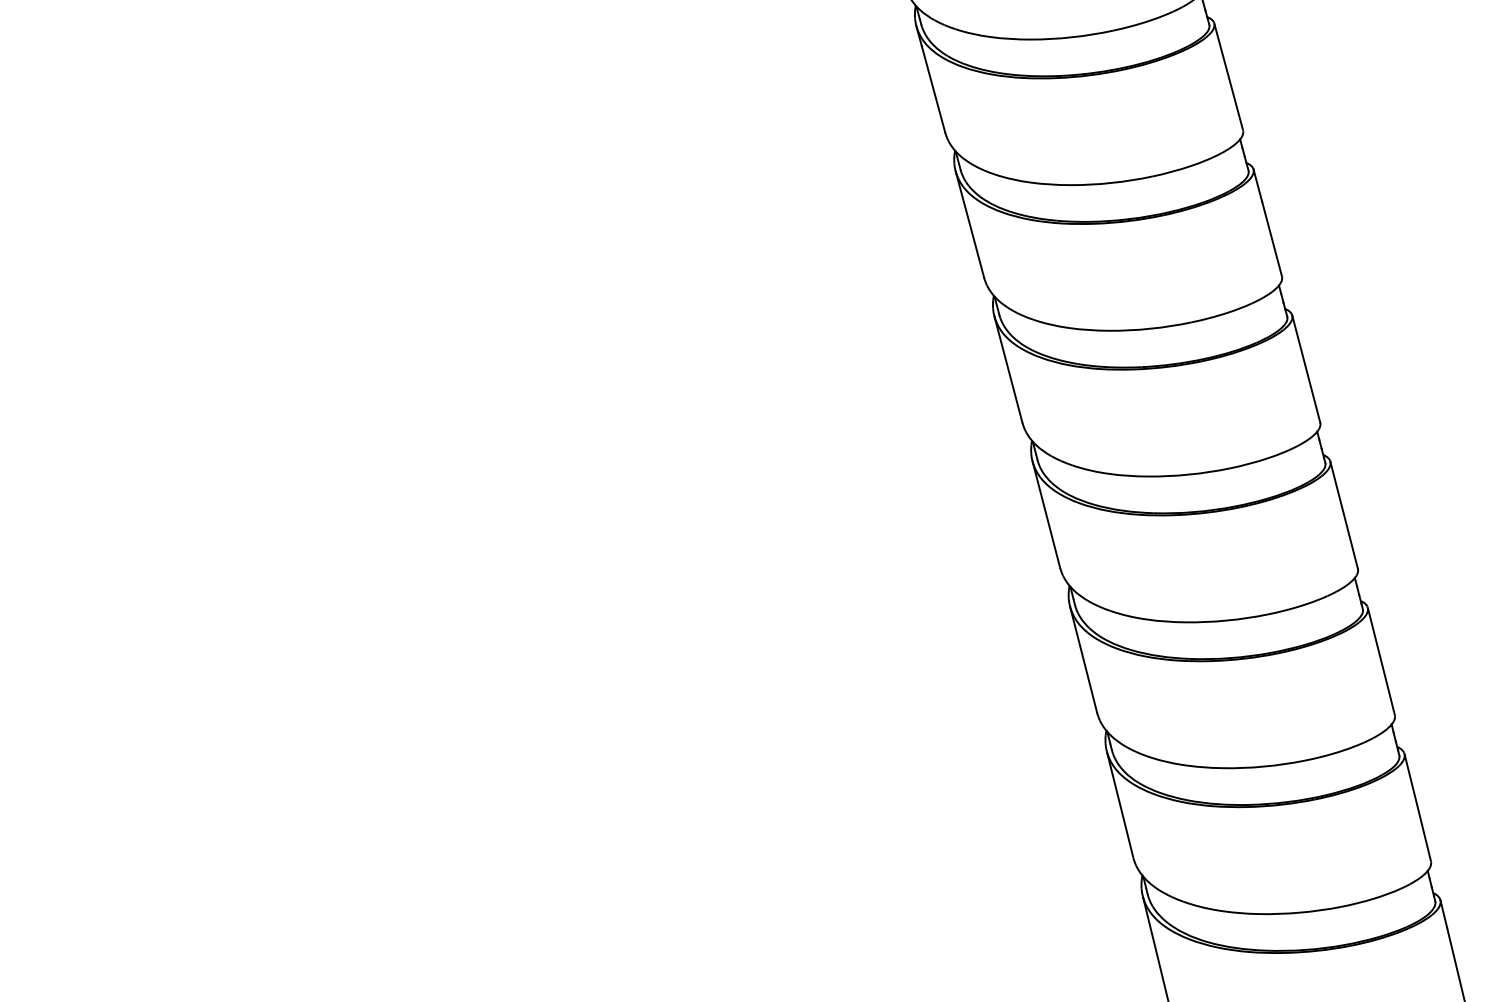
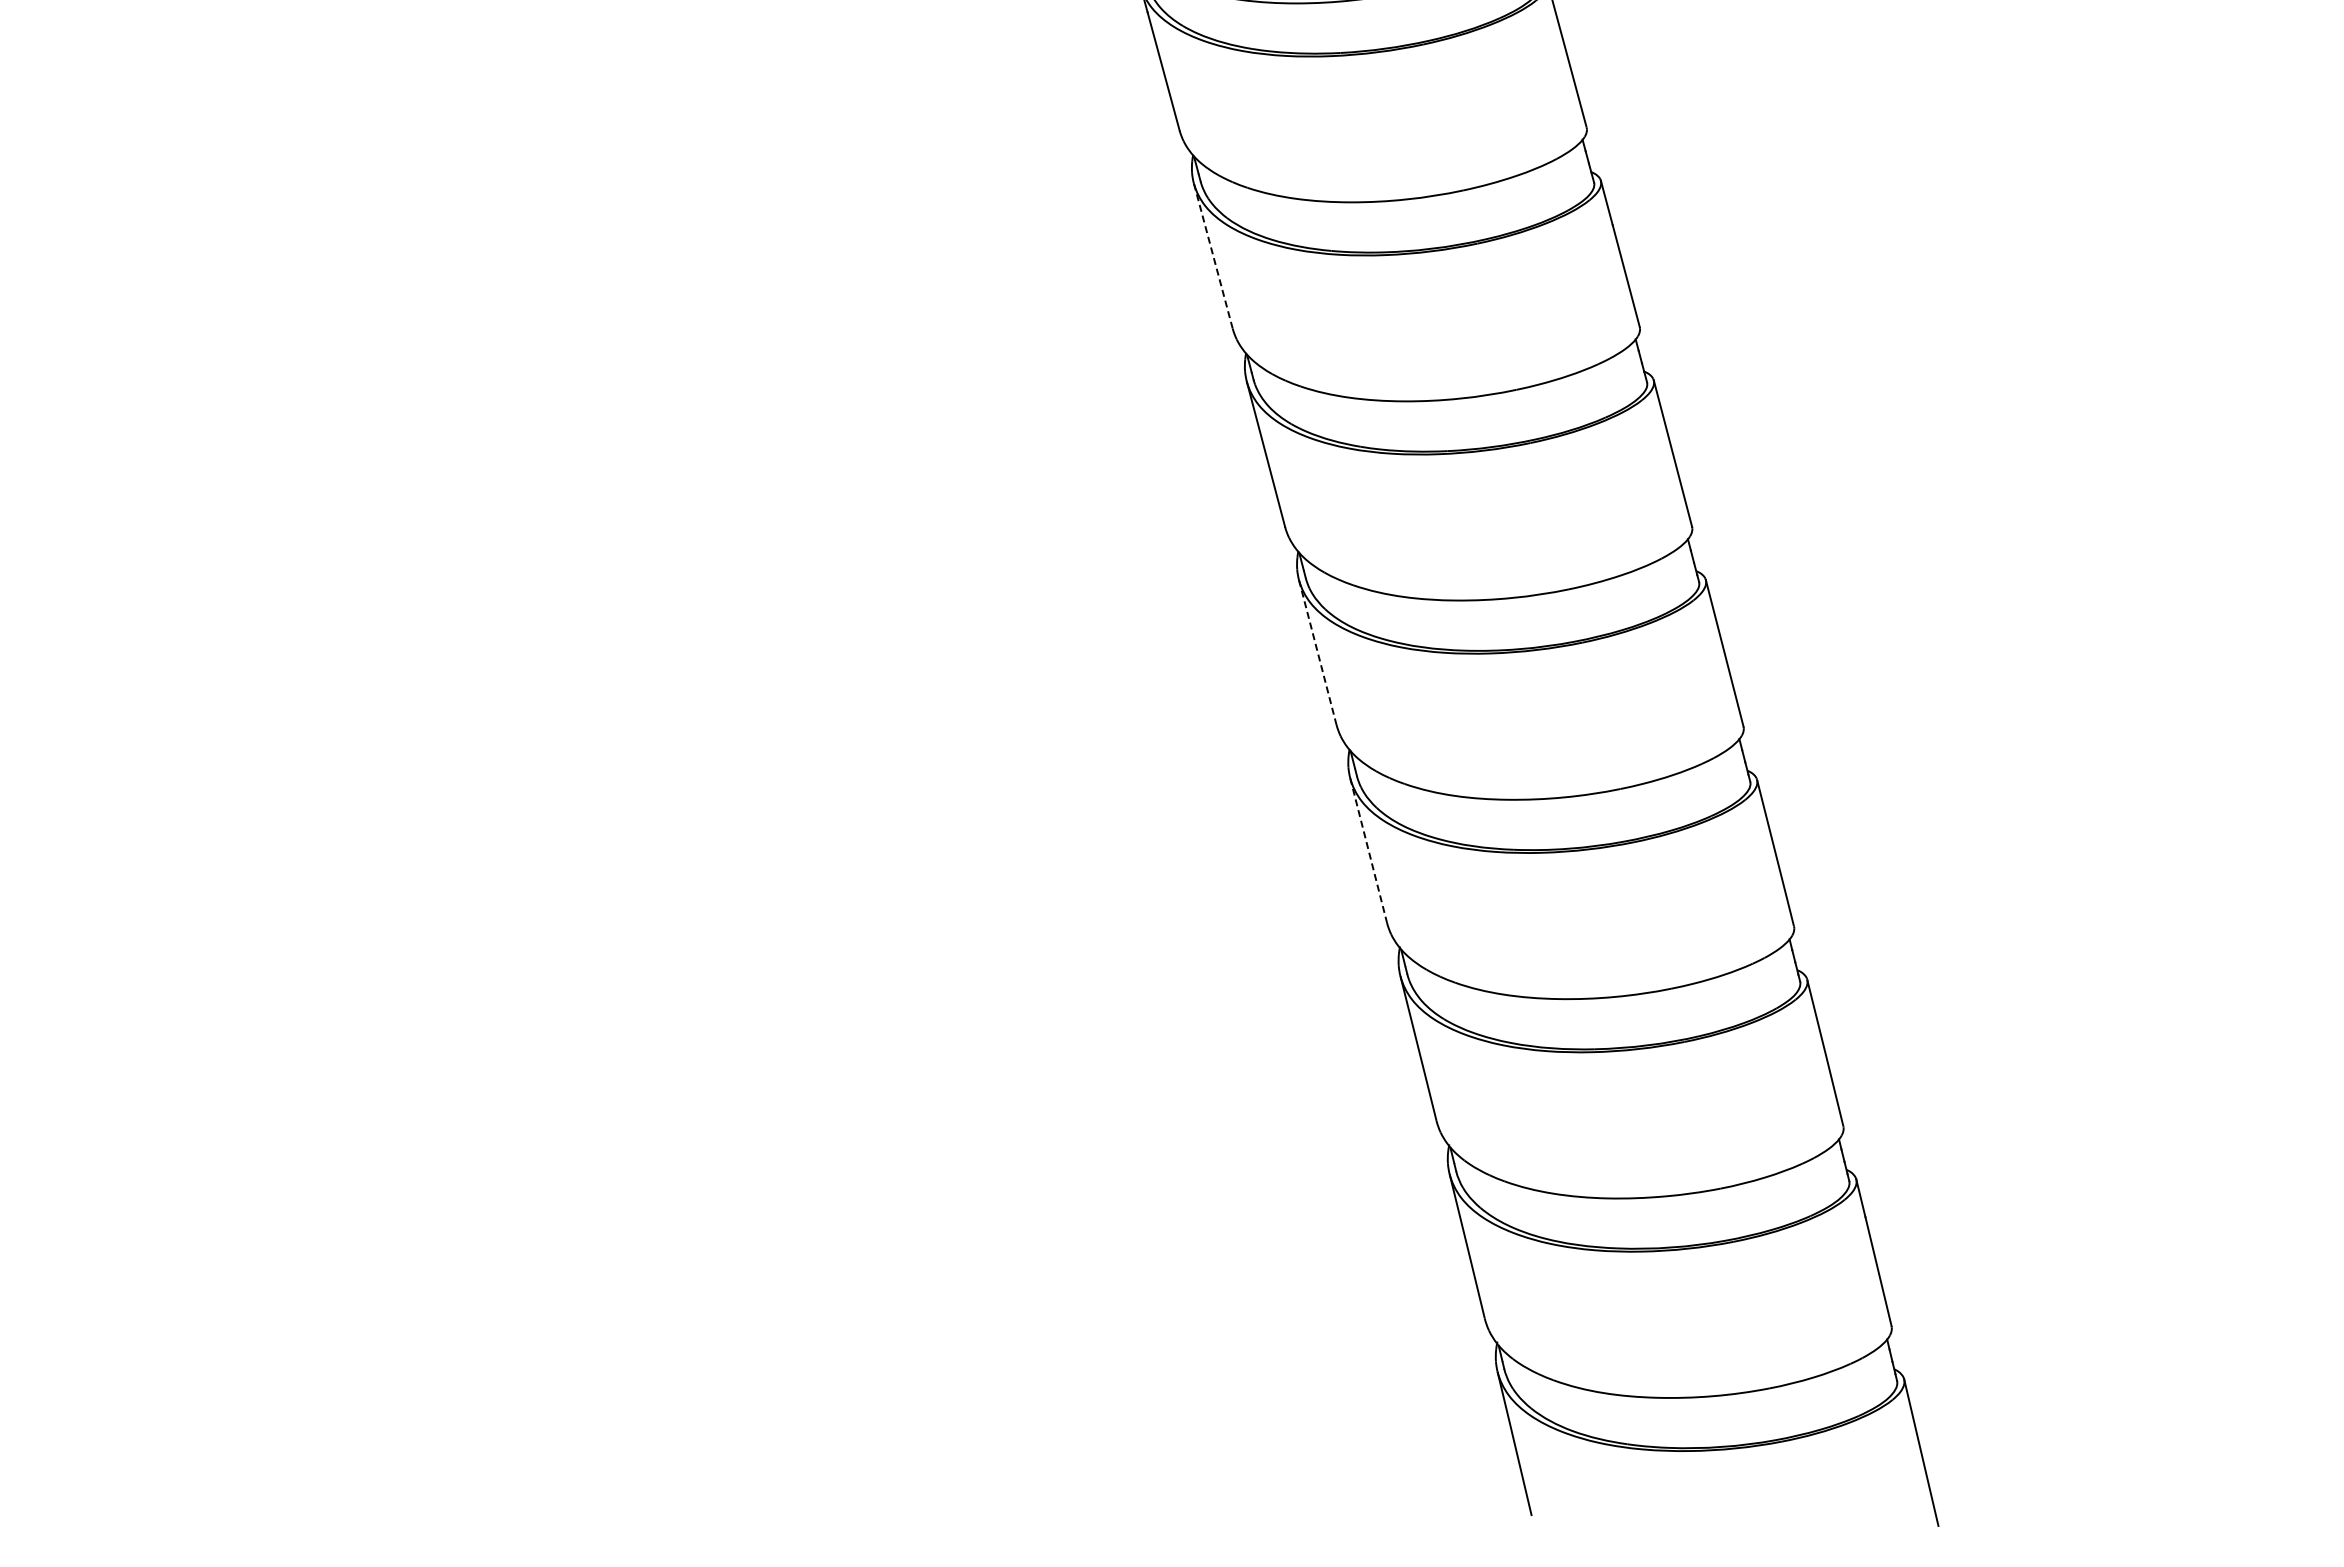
line: (970, 224) -> (1213, 256), solid -> dashed
line: (1046, 514) -> (1317, 652), solid -> dashed
line: (1083, 659) -> (1368, 850), solid -> dashed

